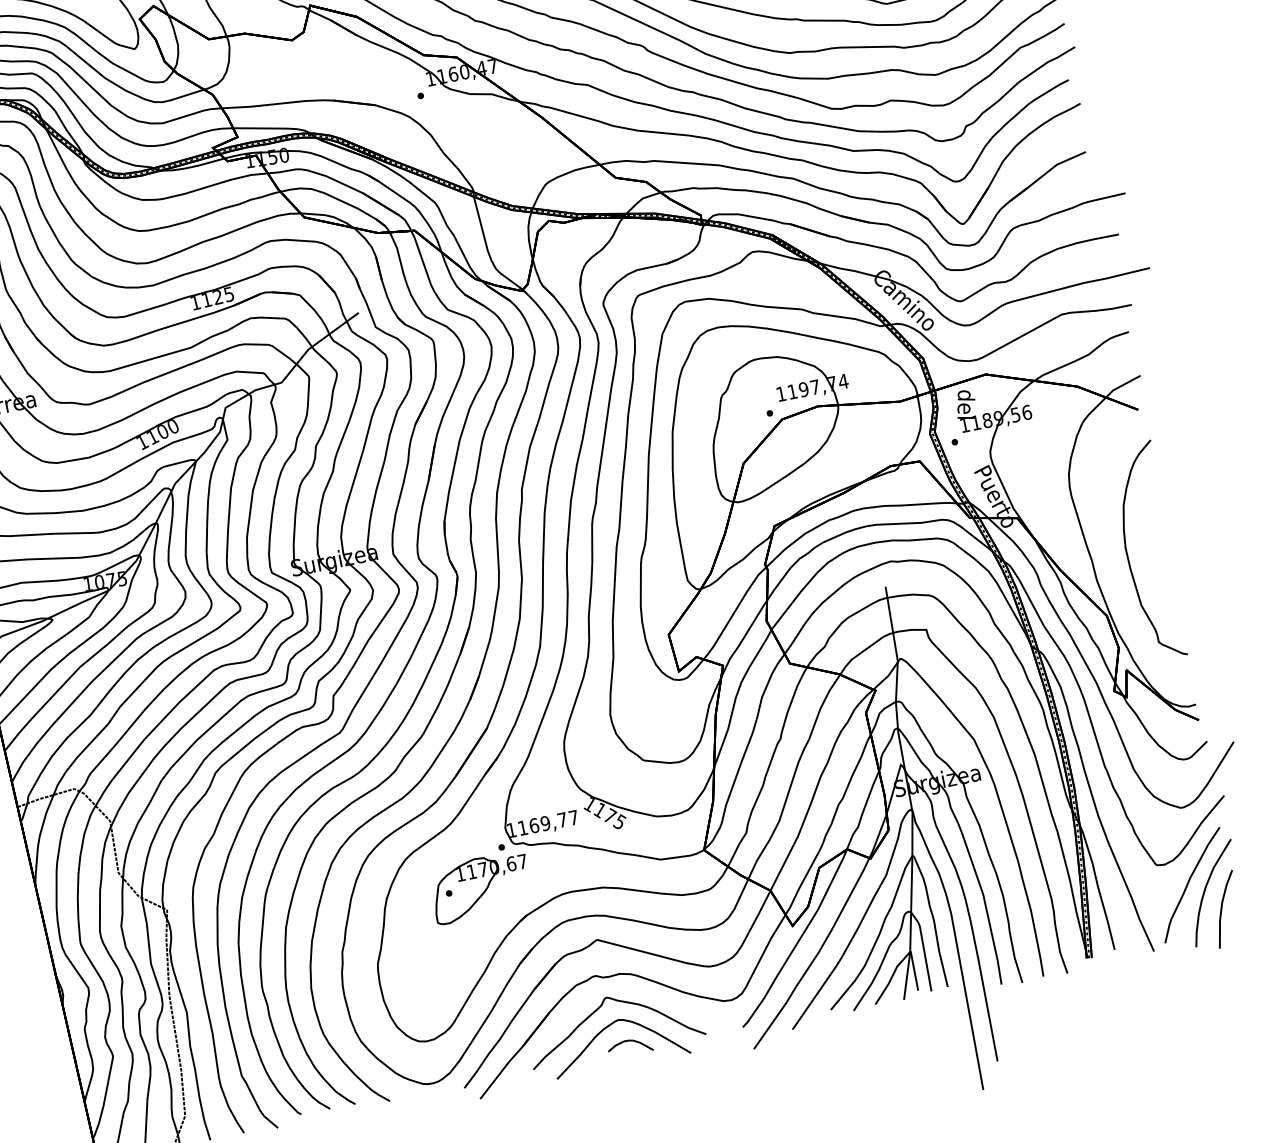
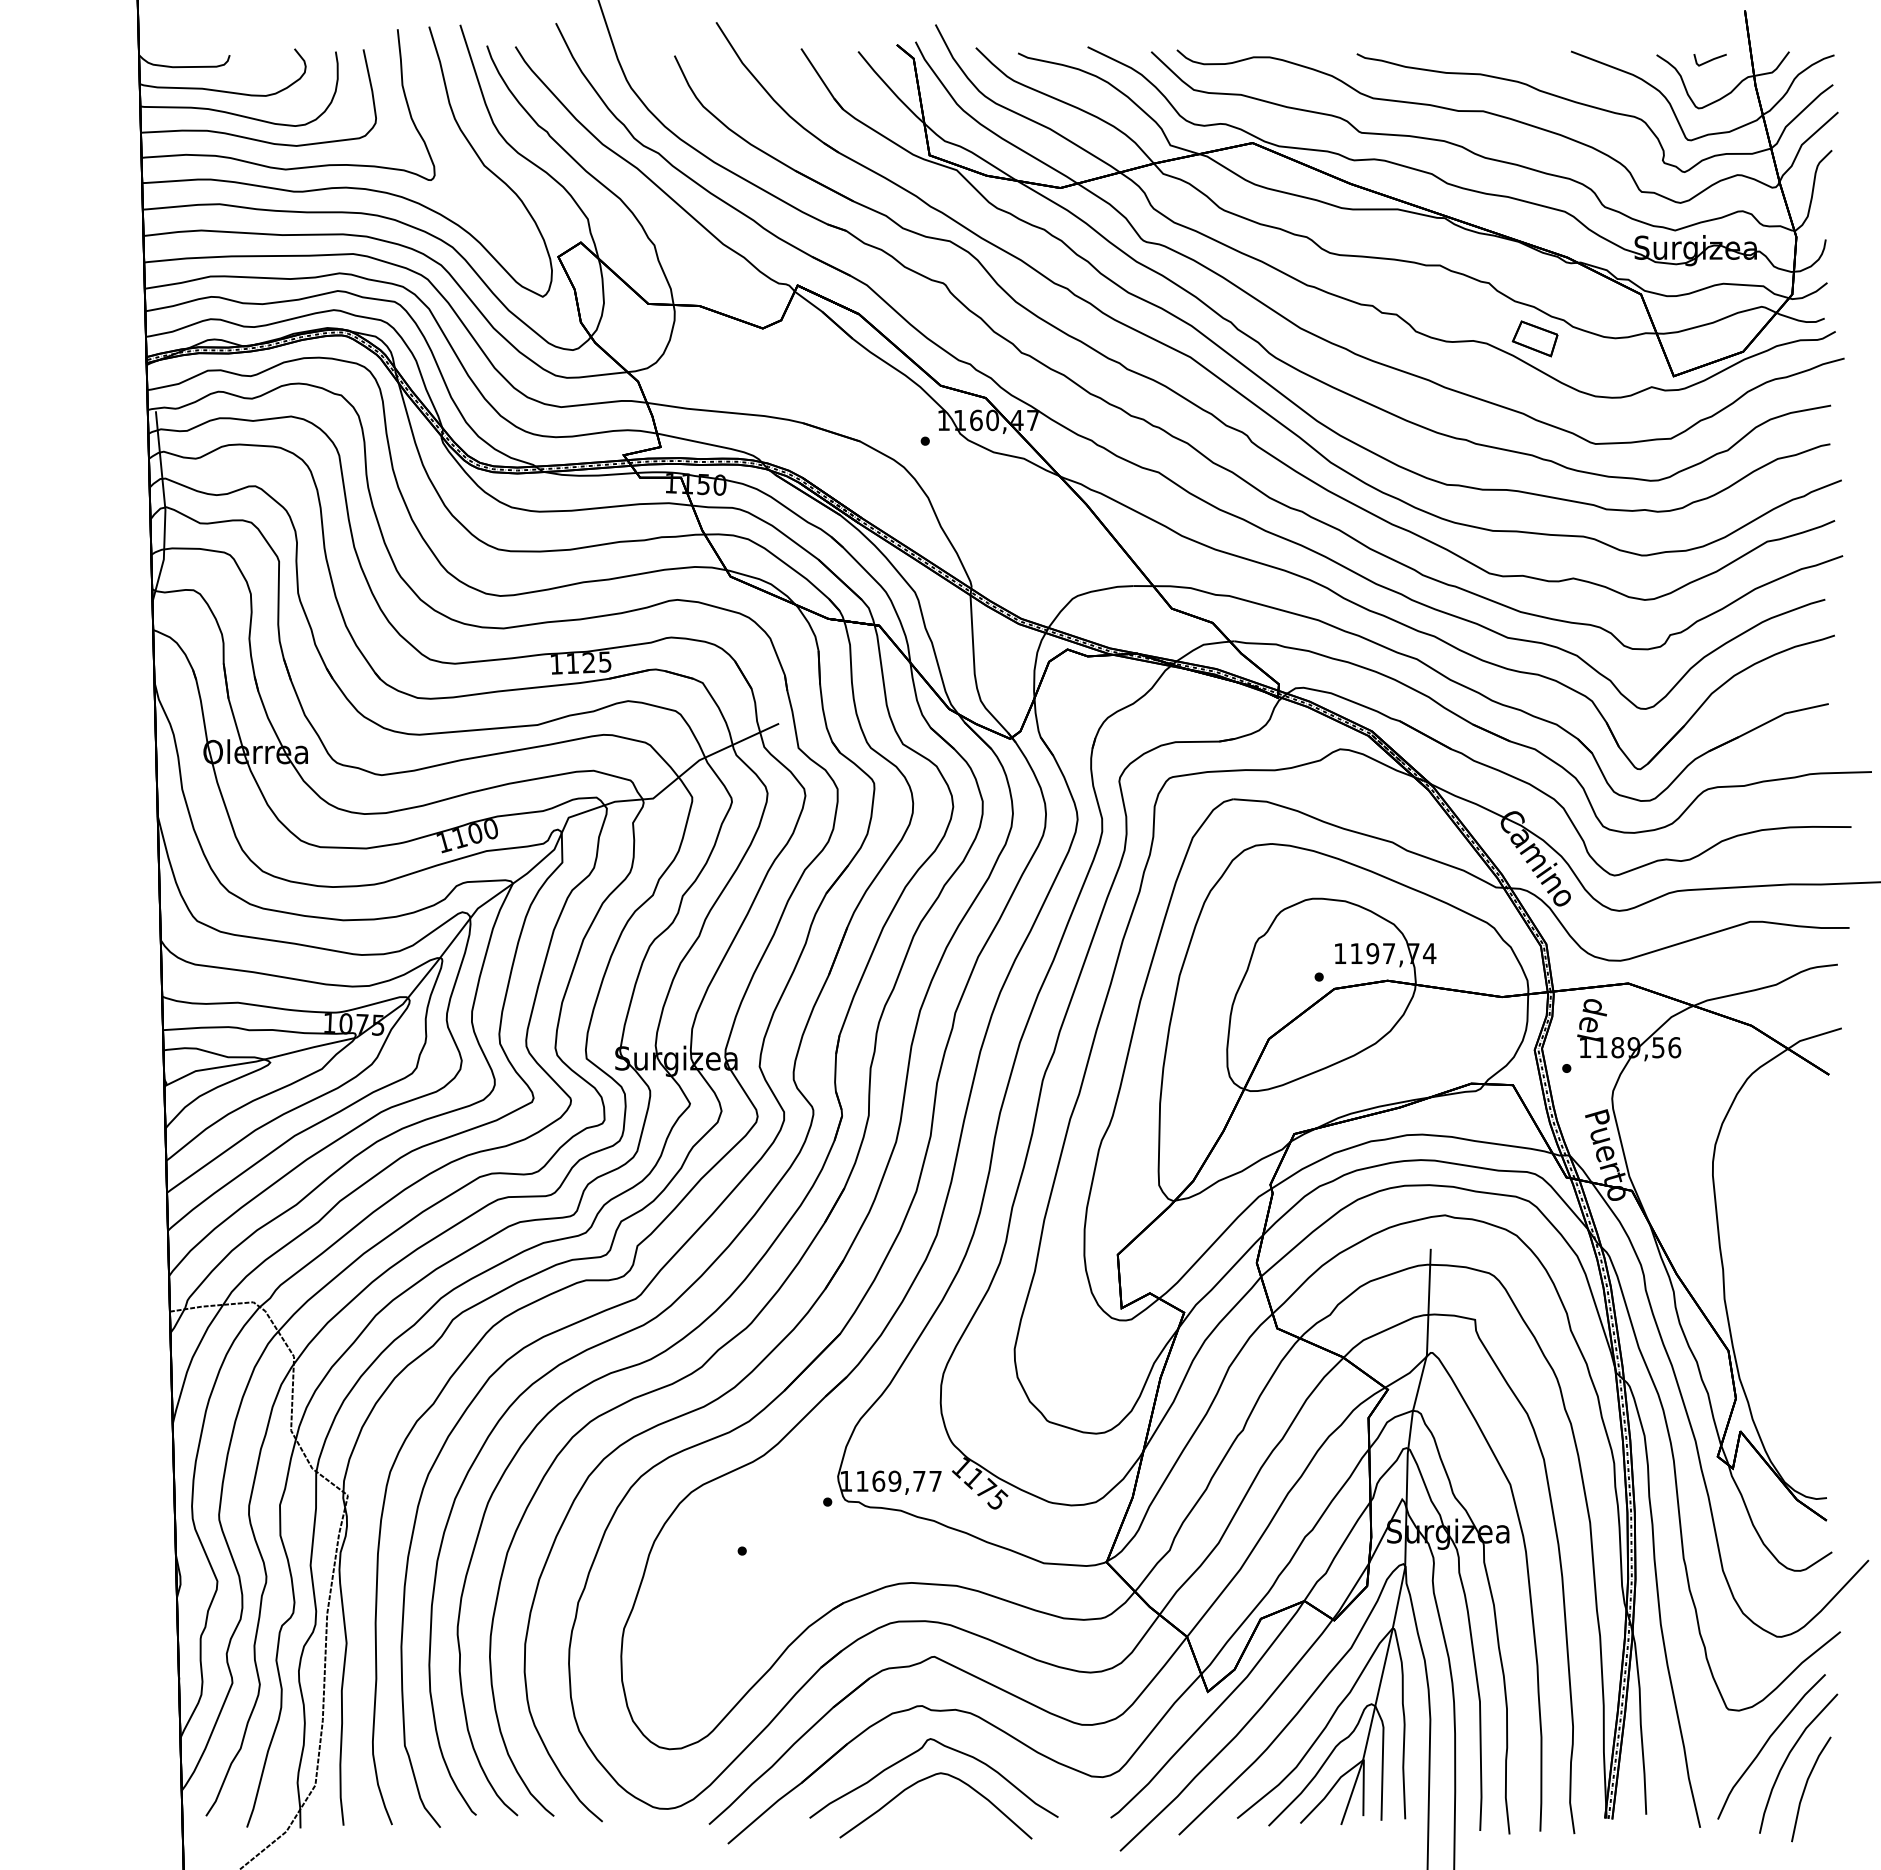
curve: (1128, 555) -> (1774, 1273), removed
part: (480, 887) -> (787, 1551), removed
curve: (631, 1041) -> (953, 1806), removed

